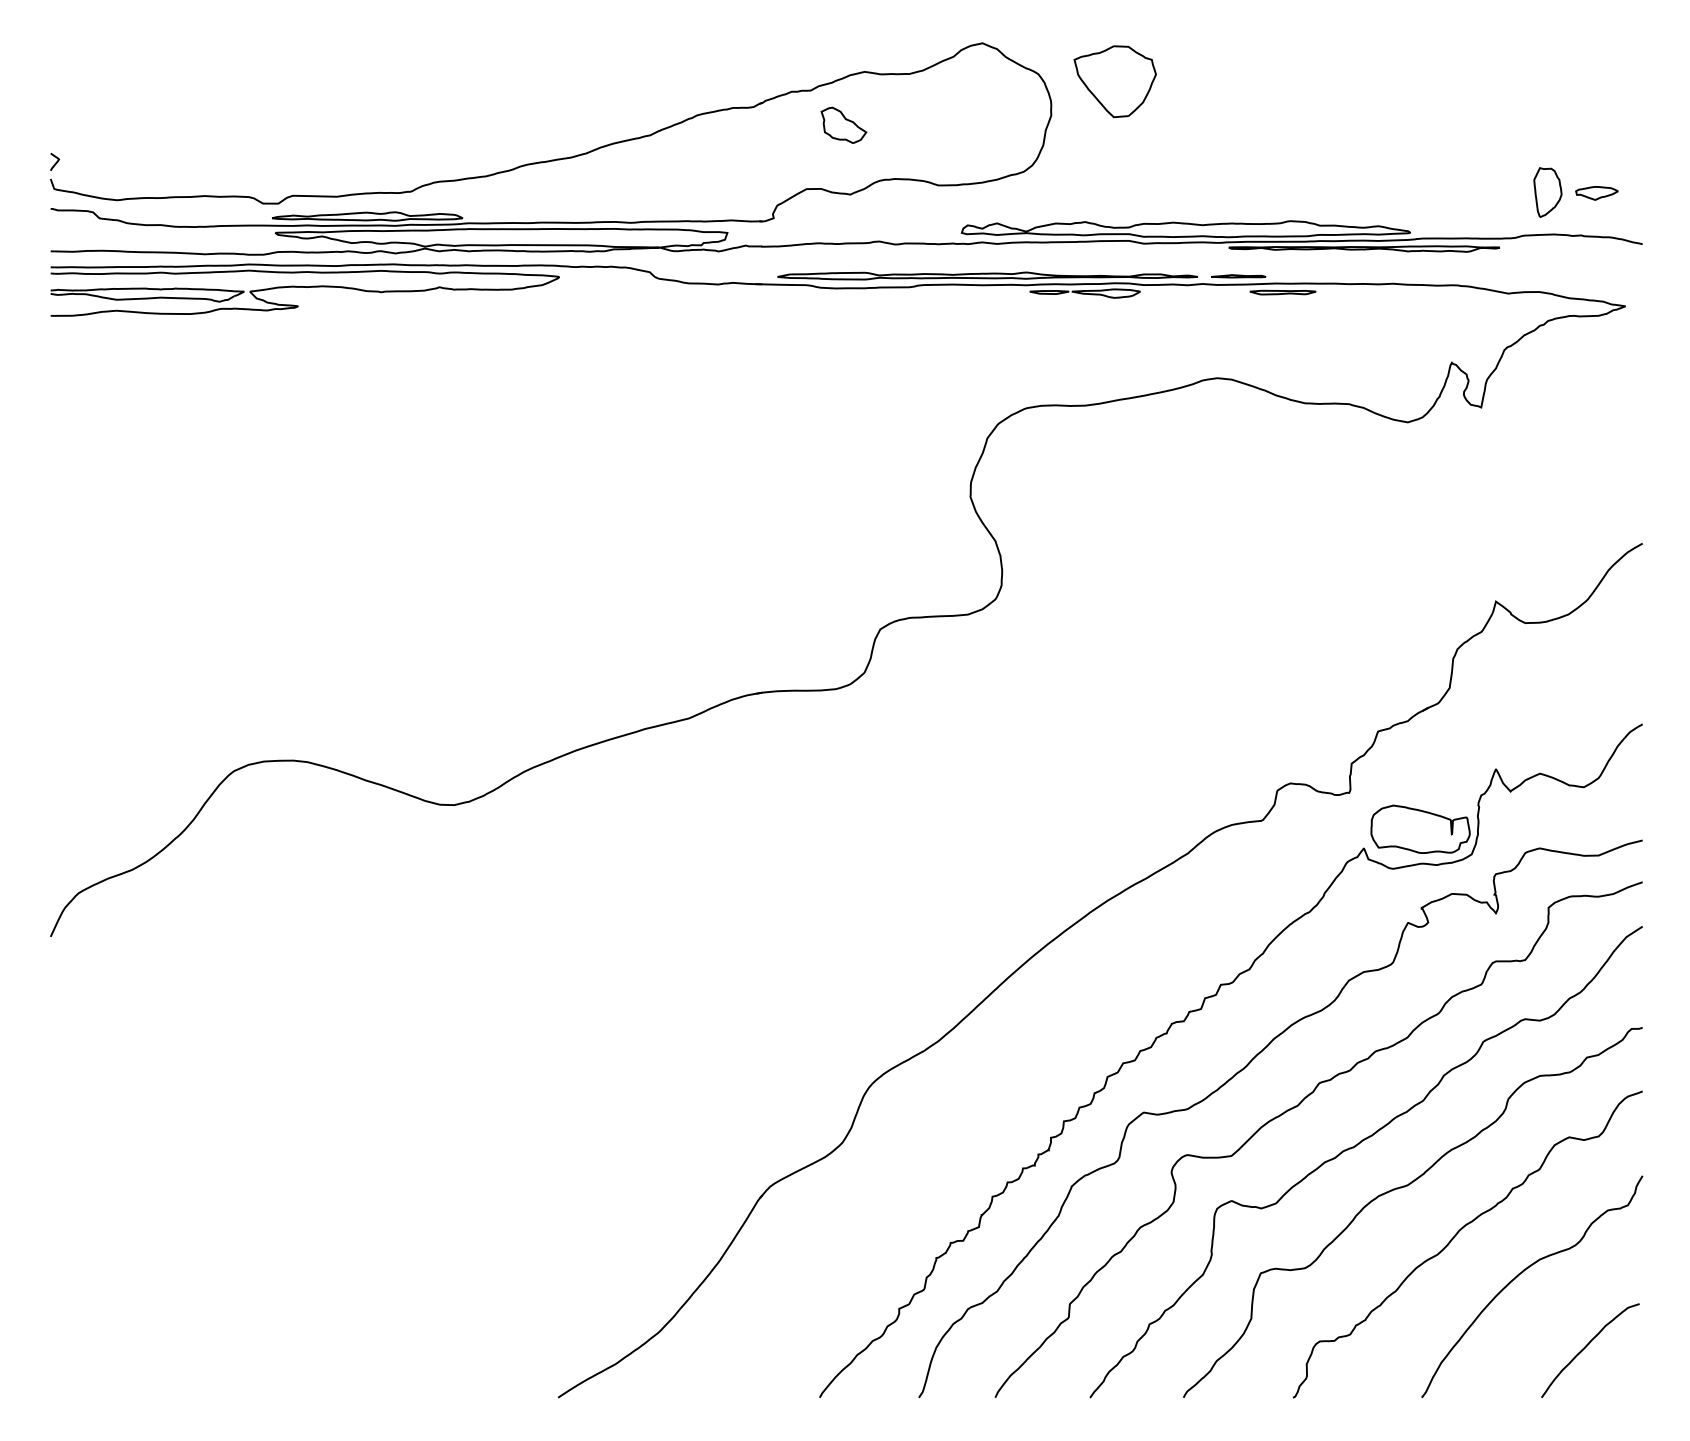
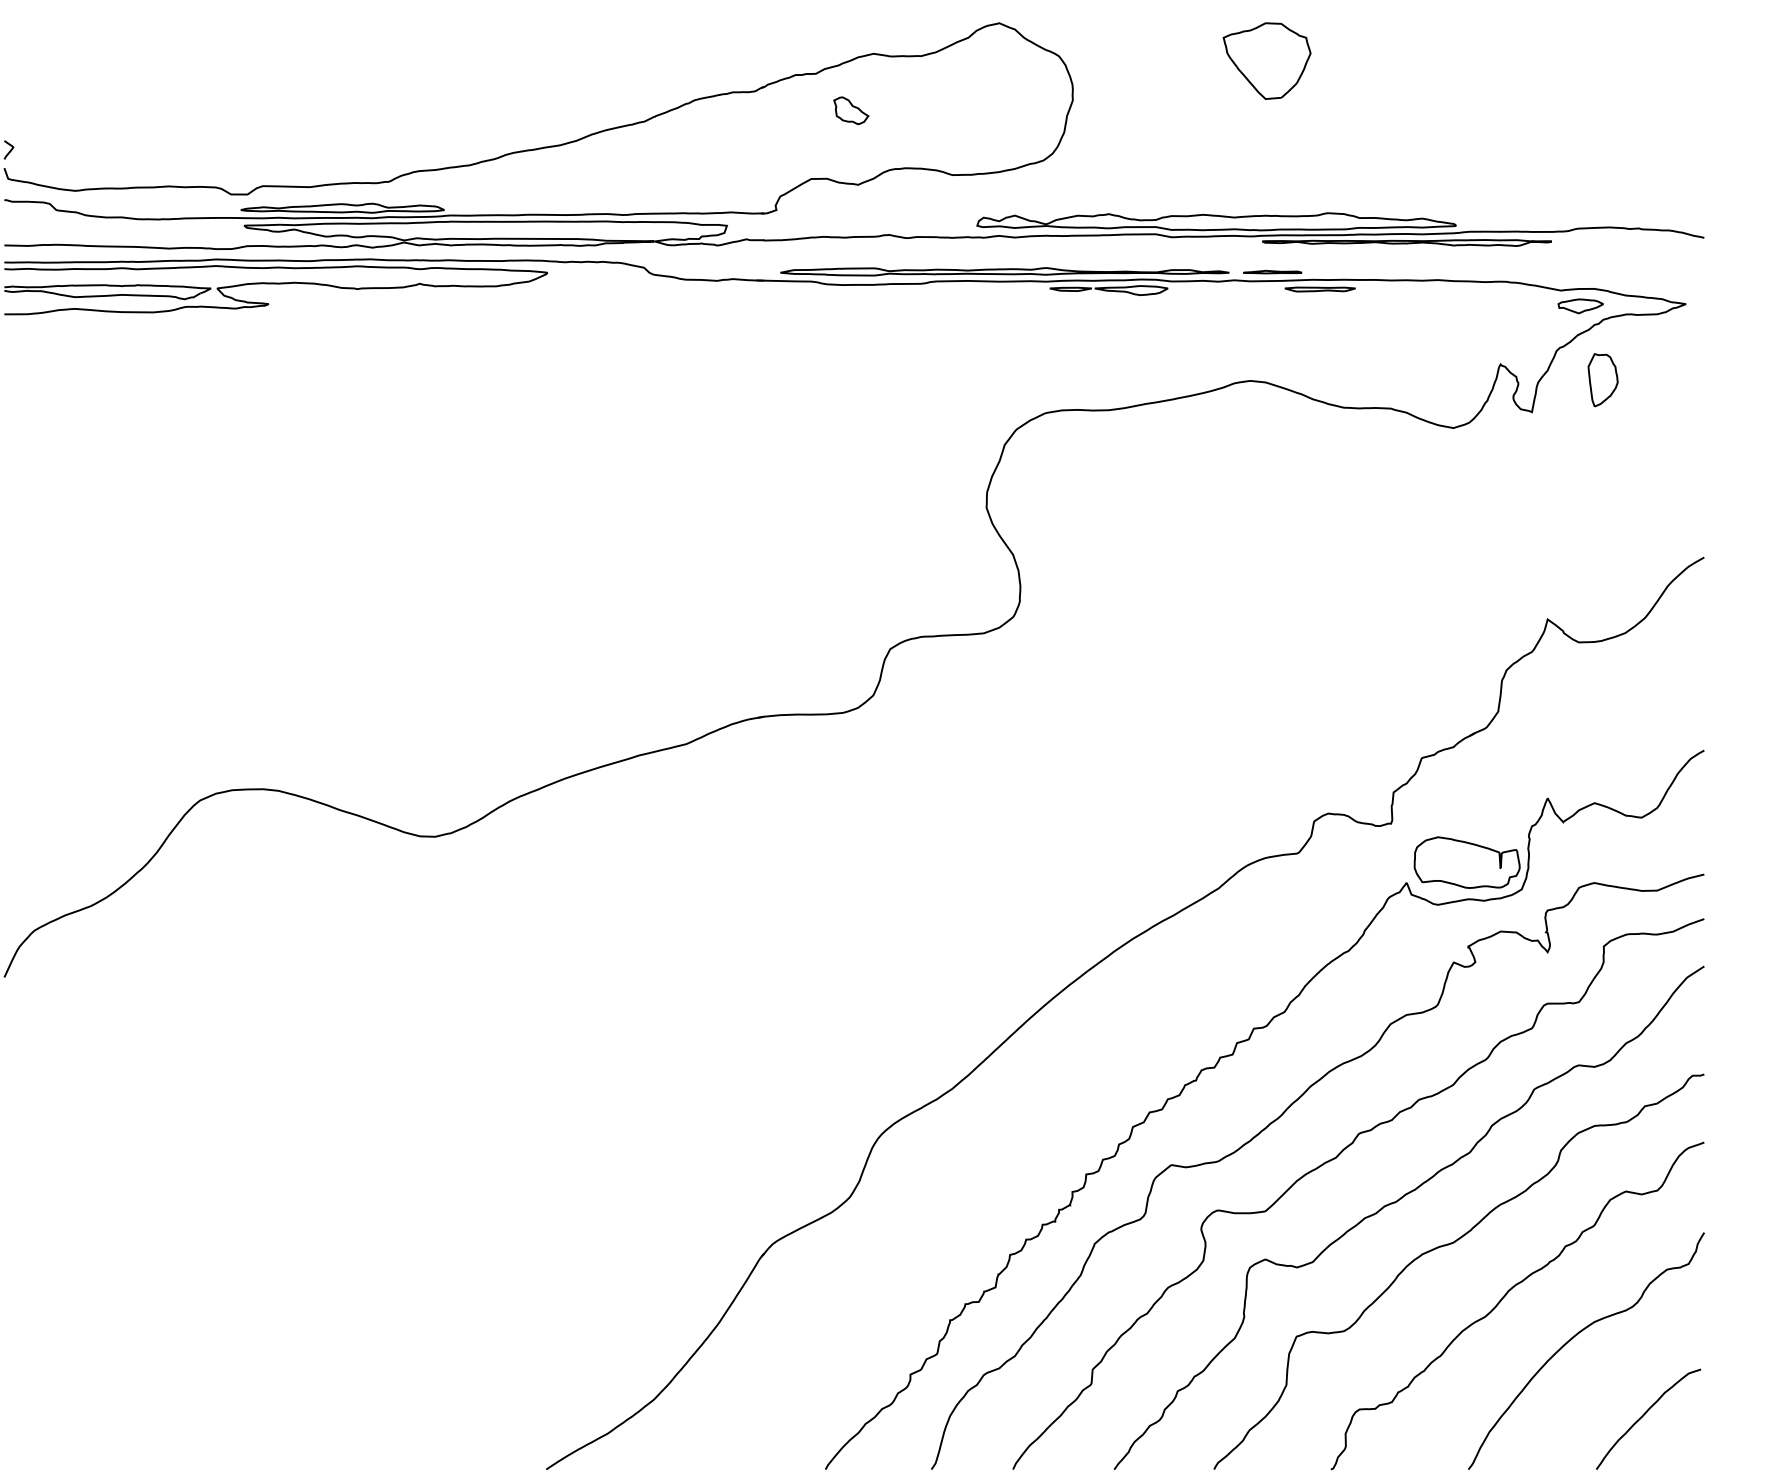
part: (1114, 81) -> (1266, 60), moved
part: (843, 124) -> (850, 110), size x0.71
part: (1547, 192) -> (1602, 380), moved
part: (1596, 193) -> (1580, 306), moved

